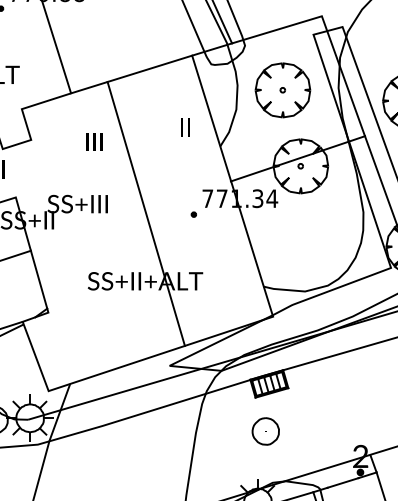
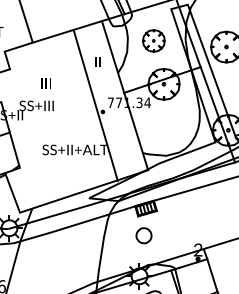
part: (282, 89) -> (153, 40), size x0.7
text: (93, 142) -> (45, 83), moved
line: (145, 213) -> (95, 105), moved

